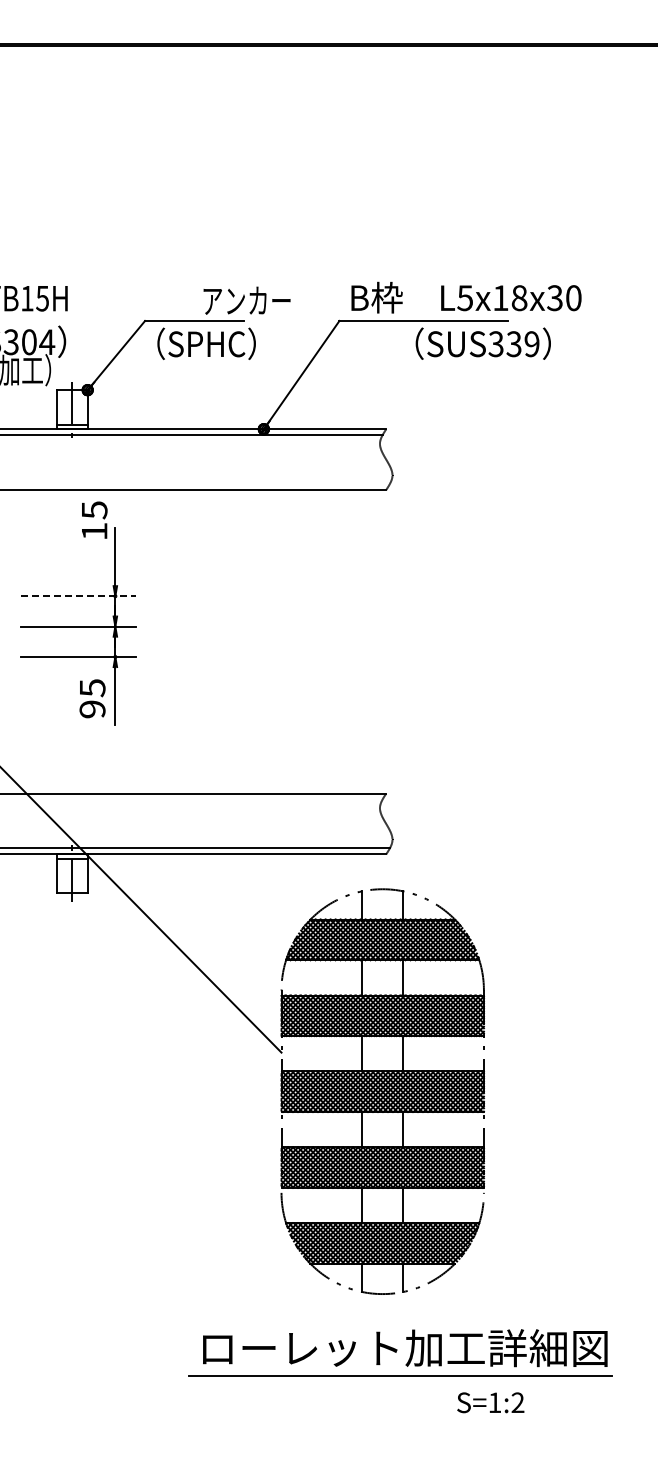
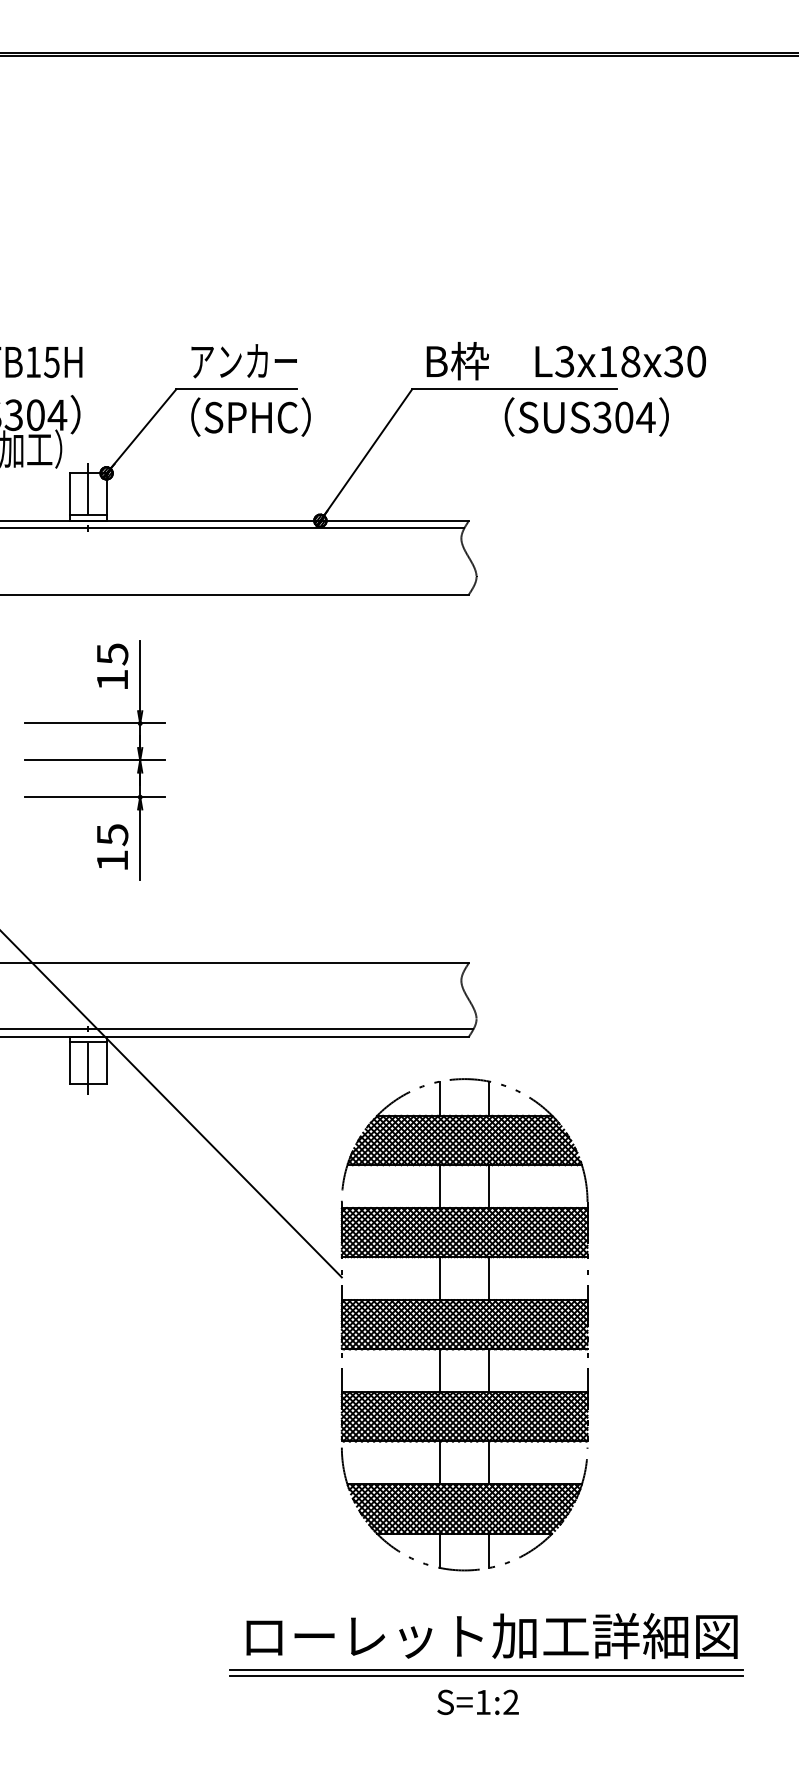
text: (464, 297) -> (563, 360), L5x18x30 -> L3x18x30
text: (246, 300) -> (243, 360), moved
text: (523, 344) -> (635, 417), SUS339 -> SUS304
text: (94, 519) -> (112, 665), moved
line: (78, 596) -> (95, 723), dashed -> solid
text: (92, 709) -> (112, 860), 95 -> 15
line: (400, 1381) -> (486, 1676), added
text: (490, 1402) -> (477, 1702), moved

